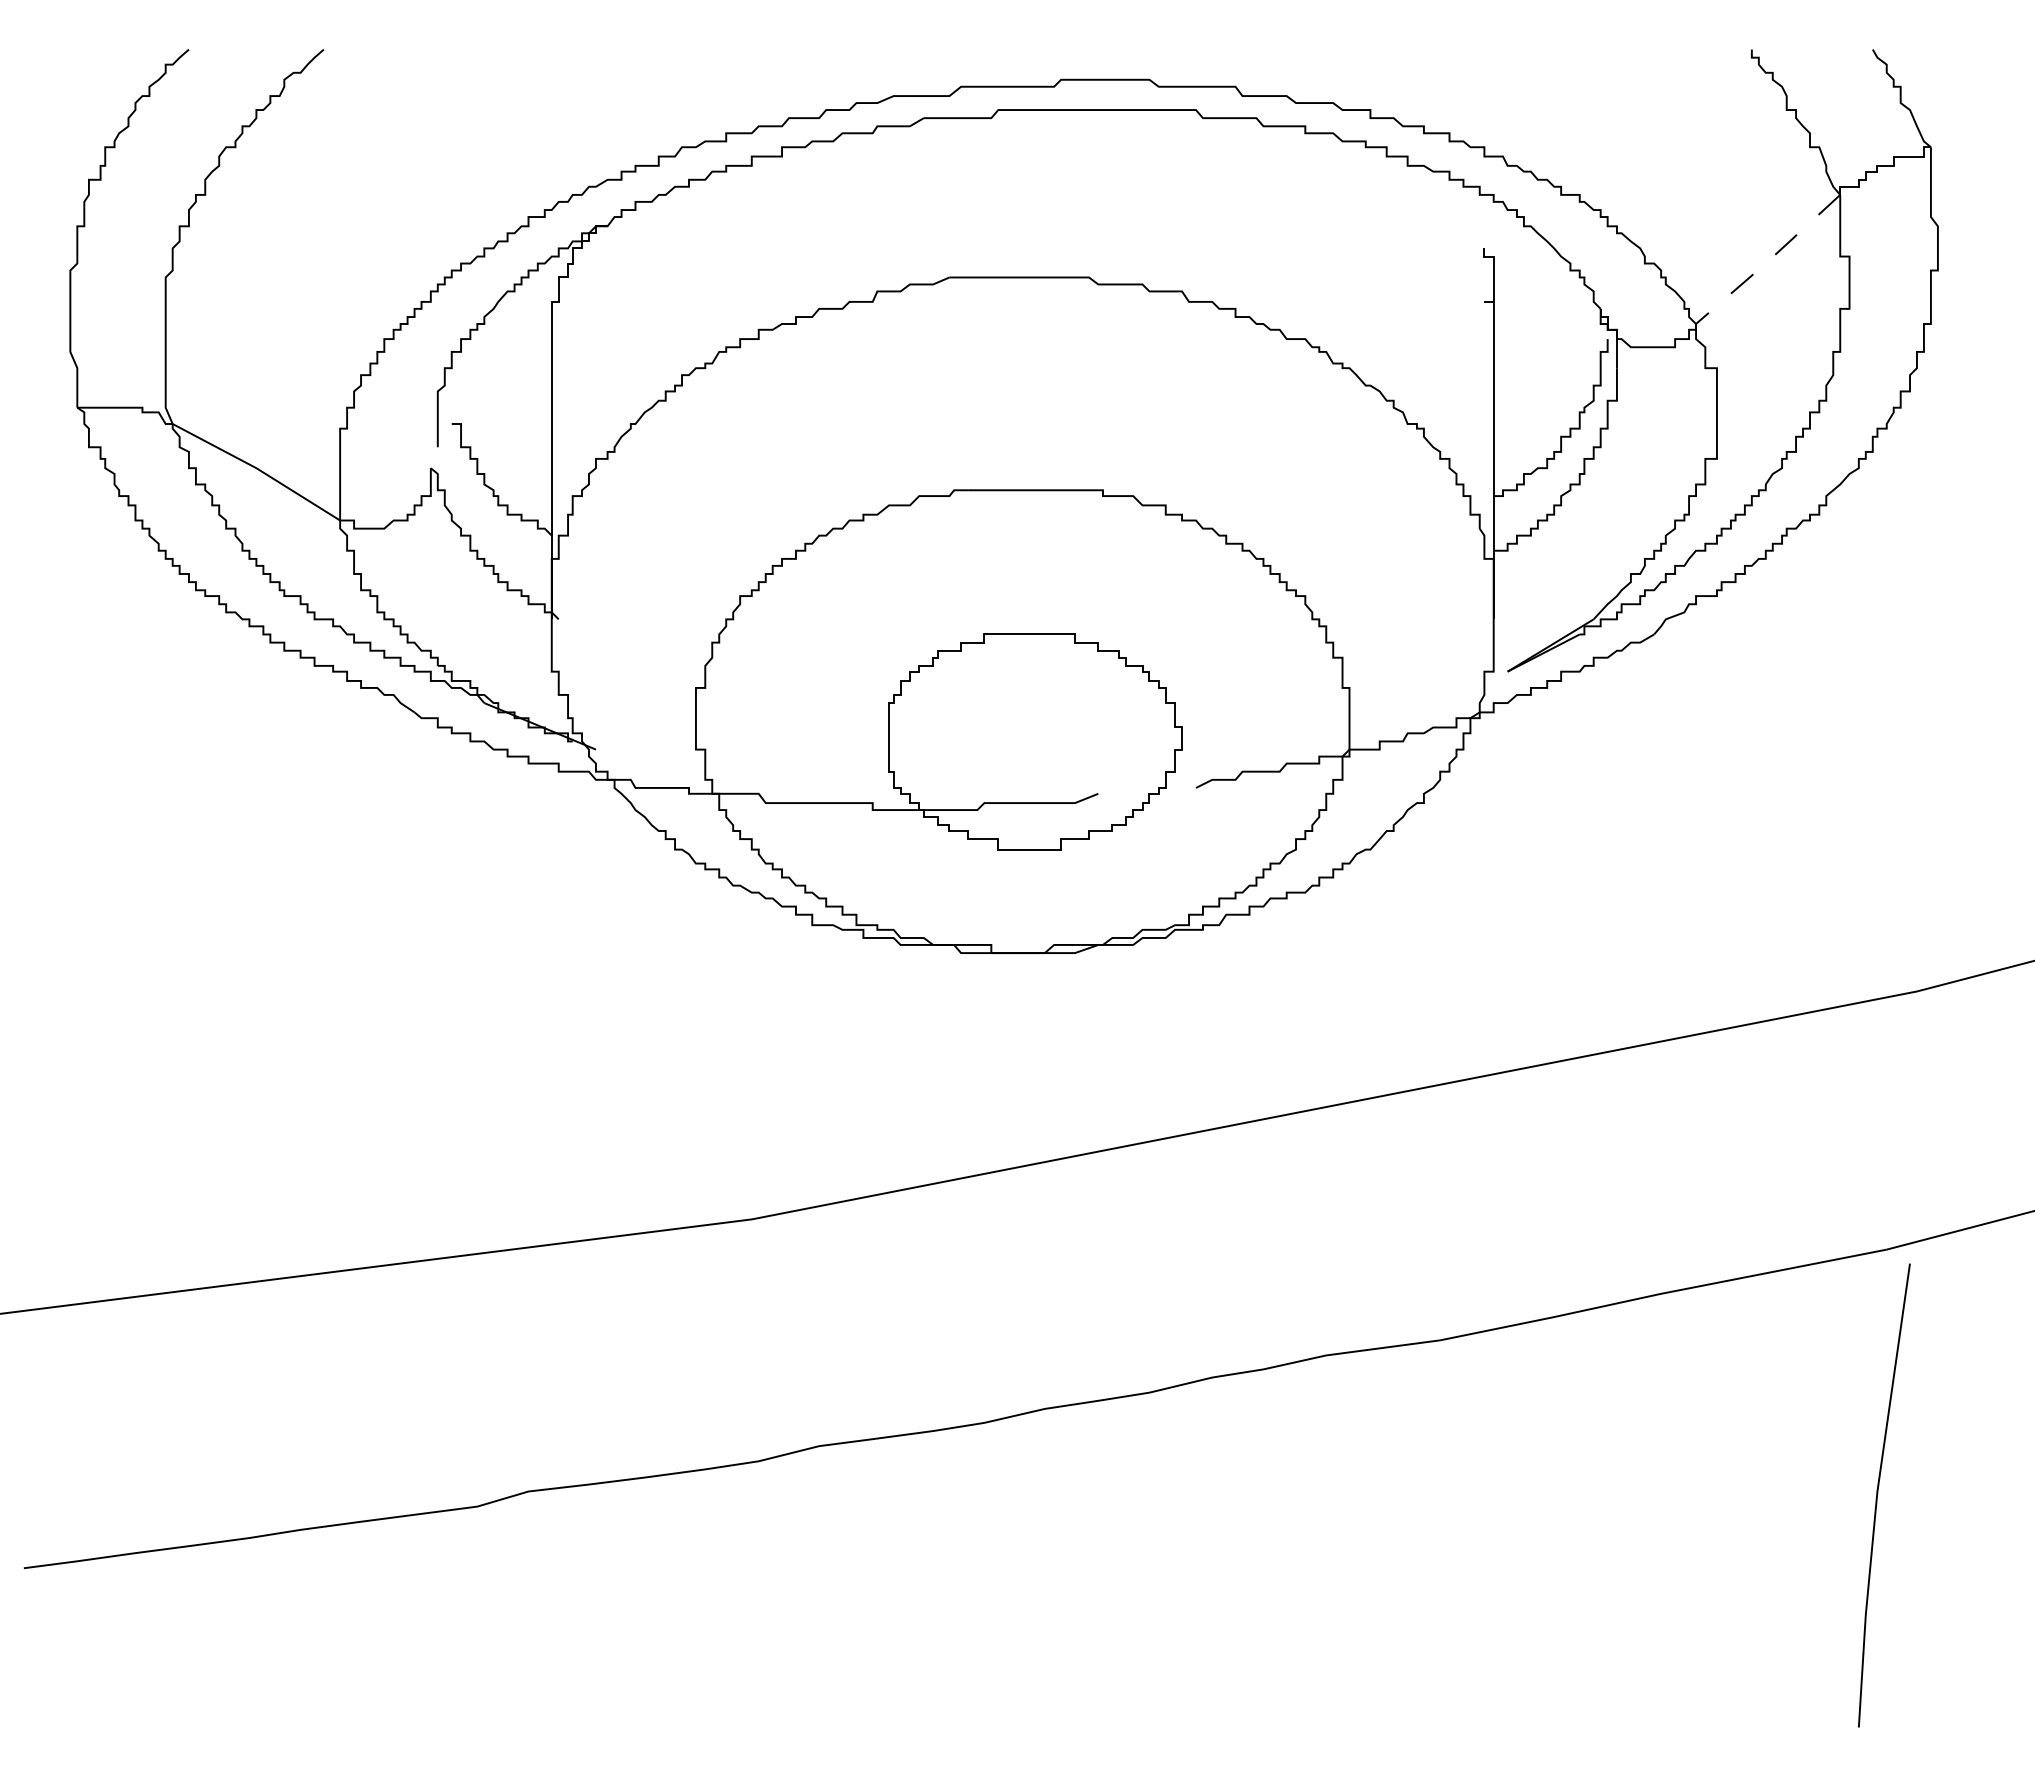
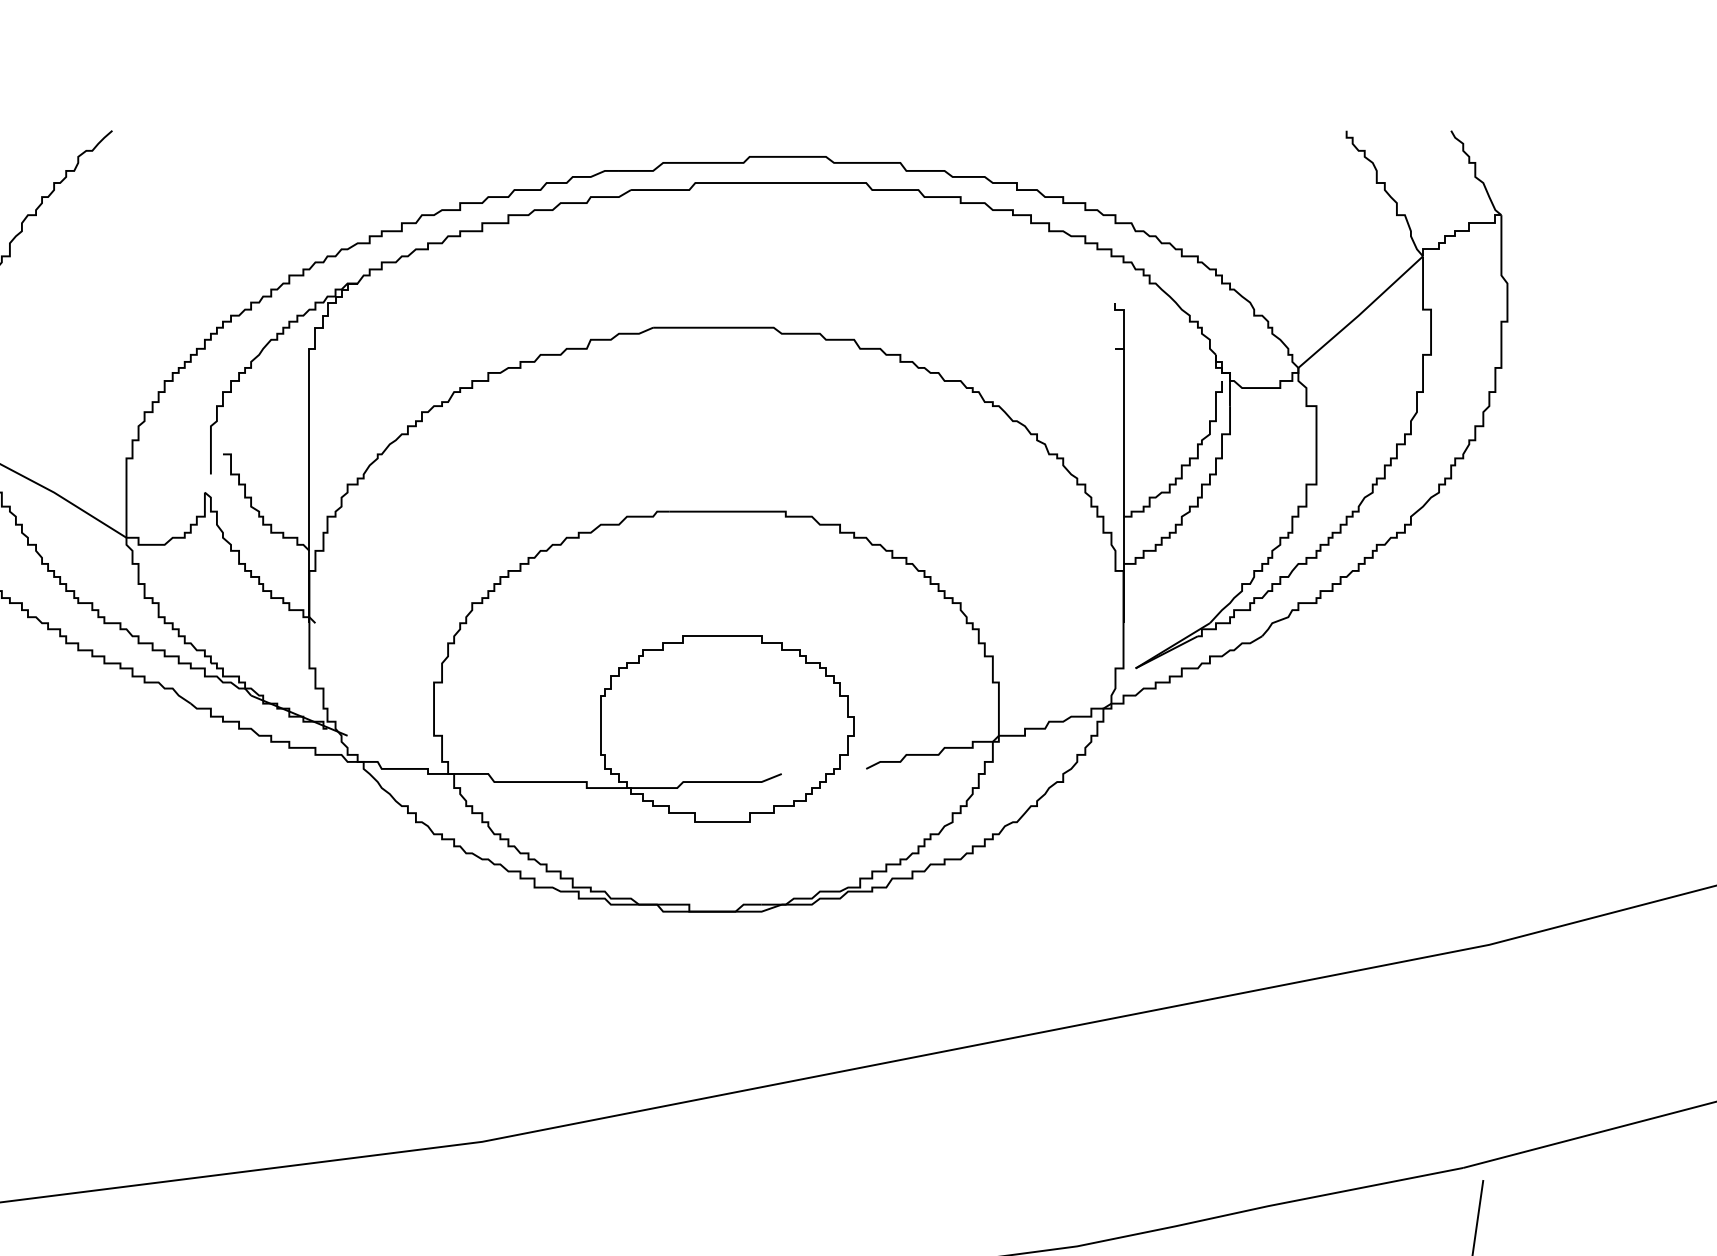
line: (1768, 260) -> (1361, 313), dashed -> solid

